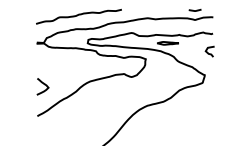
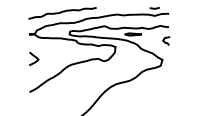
curve: (43, 84) -> (34, 57), moved

